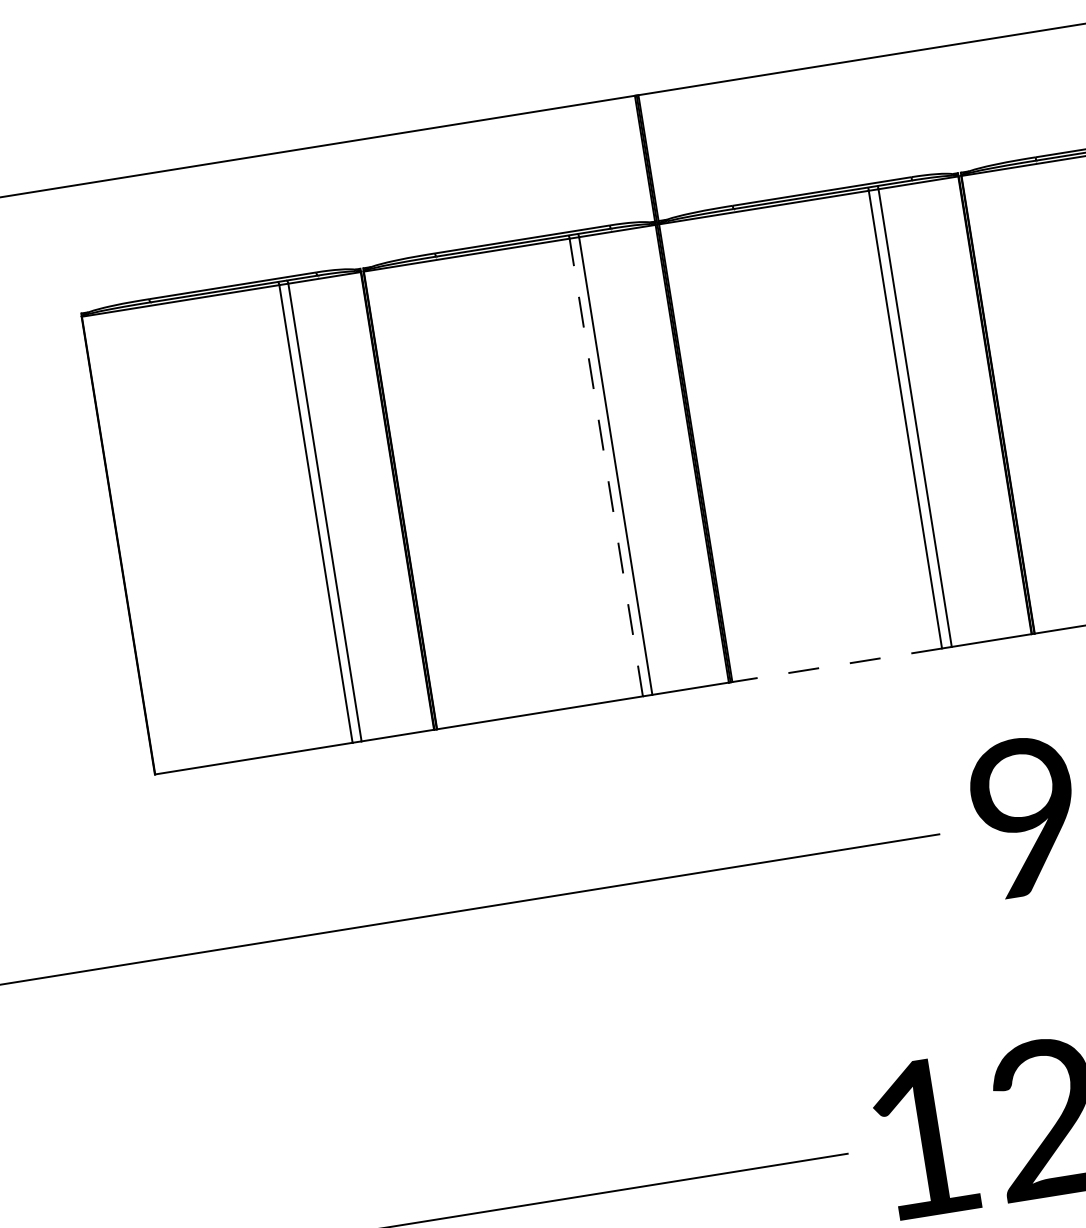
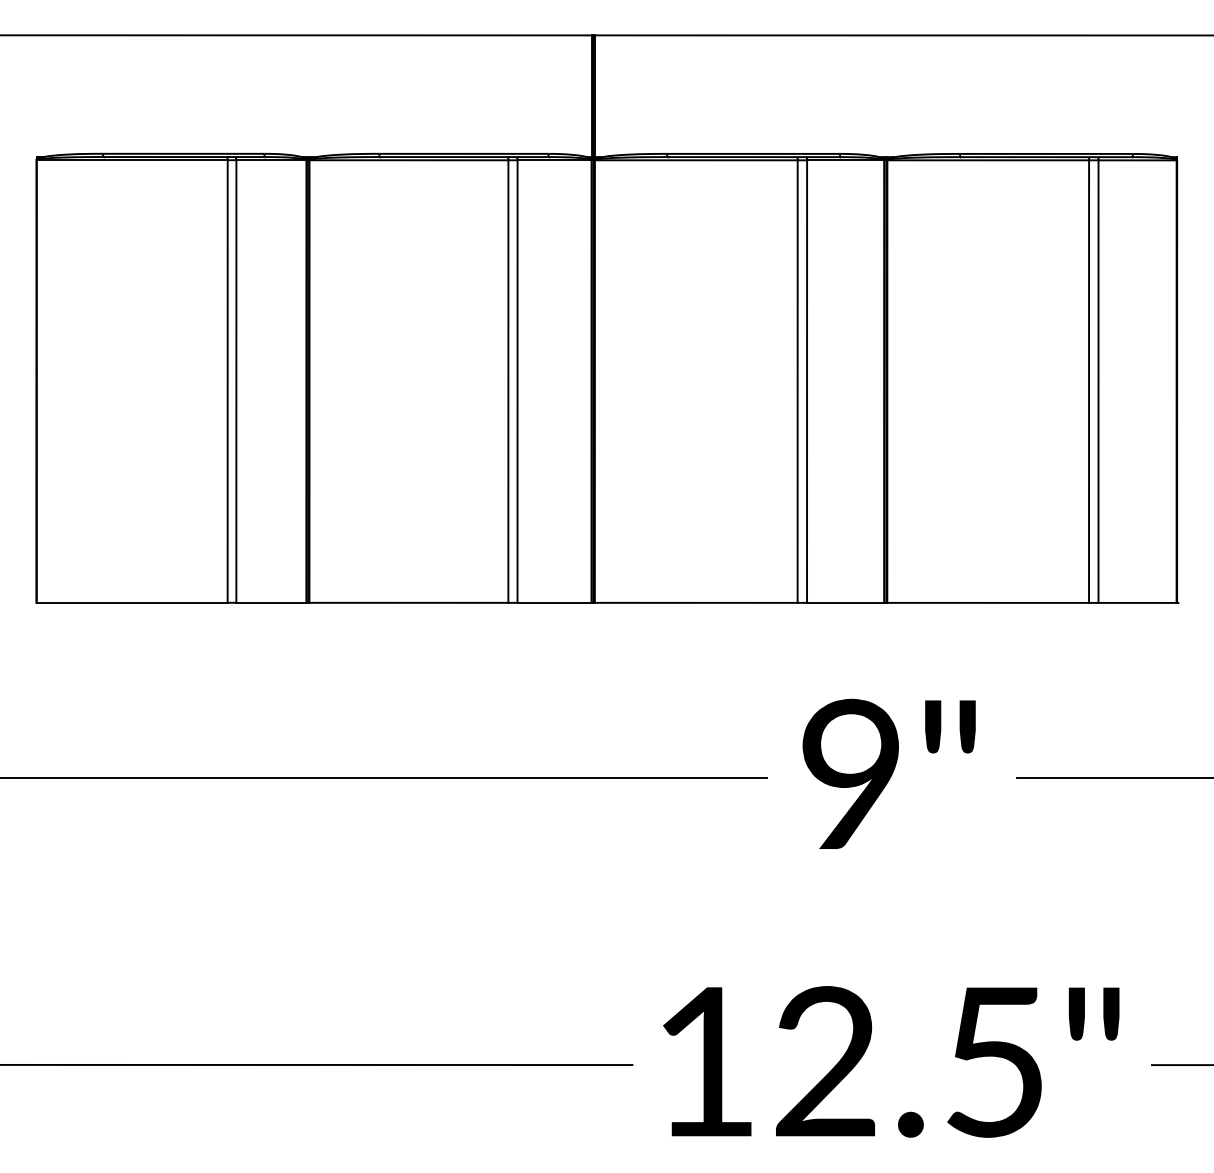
line: (606, 467) -> (508, 381), dashed -> solid
line: (836, 665) -> (695, 602), dashed -> solid

